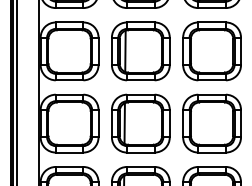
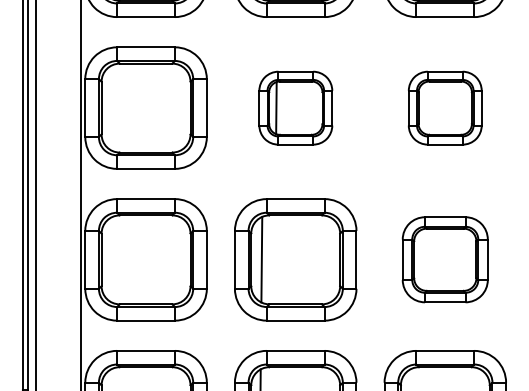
part: (140, 51) -> (294, 108), size x0.6
part: (211, 51) -> (444, 108), size x0.6
part: (211, 123) -> (444, 259), size x0.7

